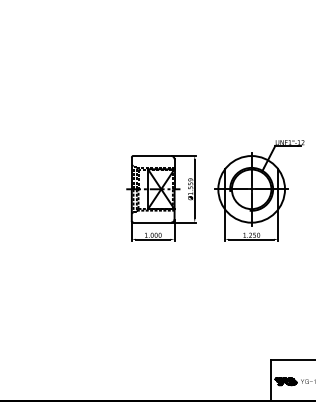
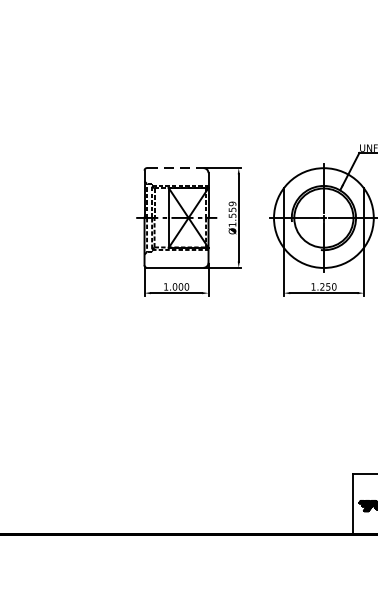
line: (152, 155) -> (175, 167), solid -> dashed

